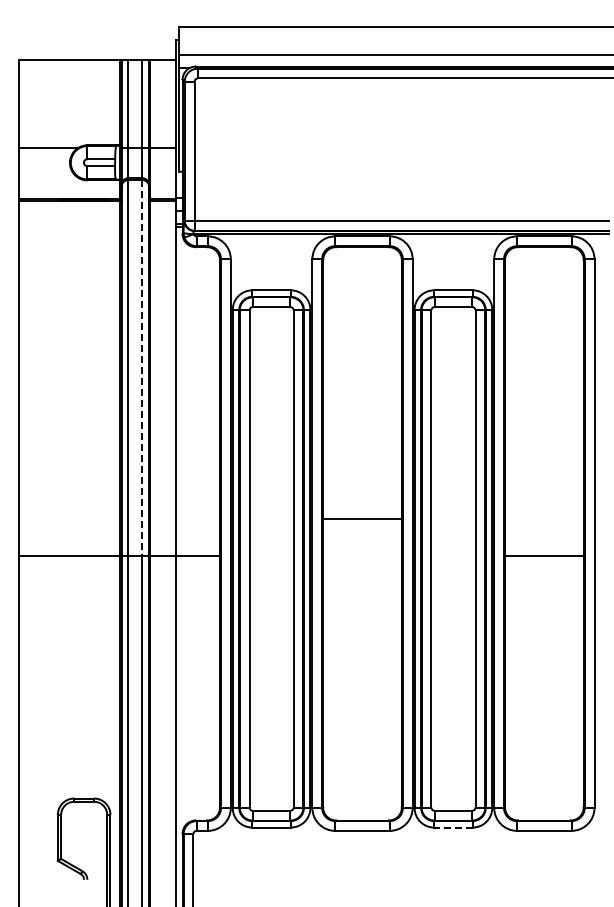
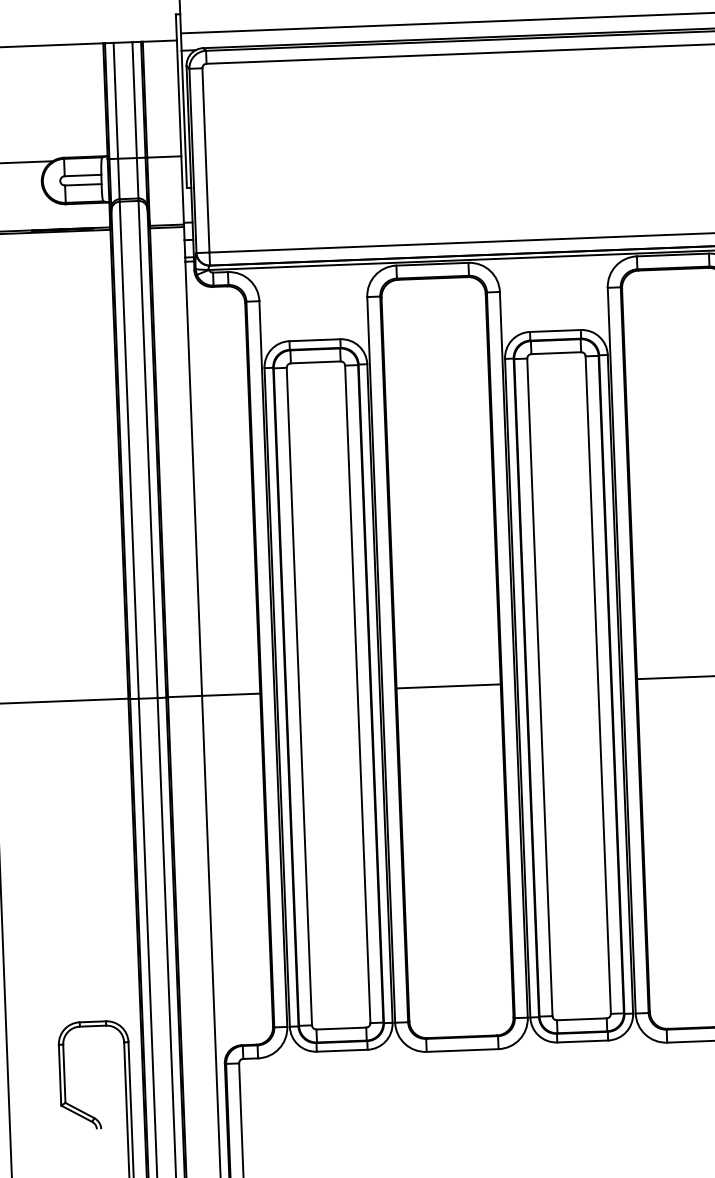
line: (142, 368) -> (148, 450), dashed -> solid
line: (362, 518) -> (448, 686), moved
line: (452, 827) -> (581, 1041), dashed -> solid

